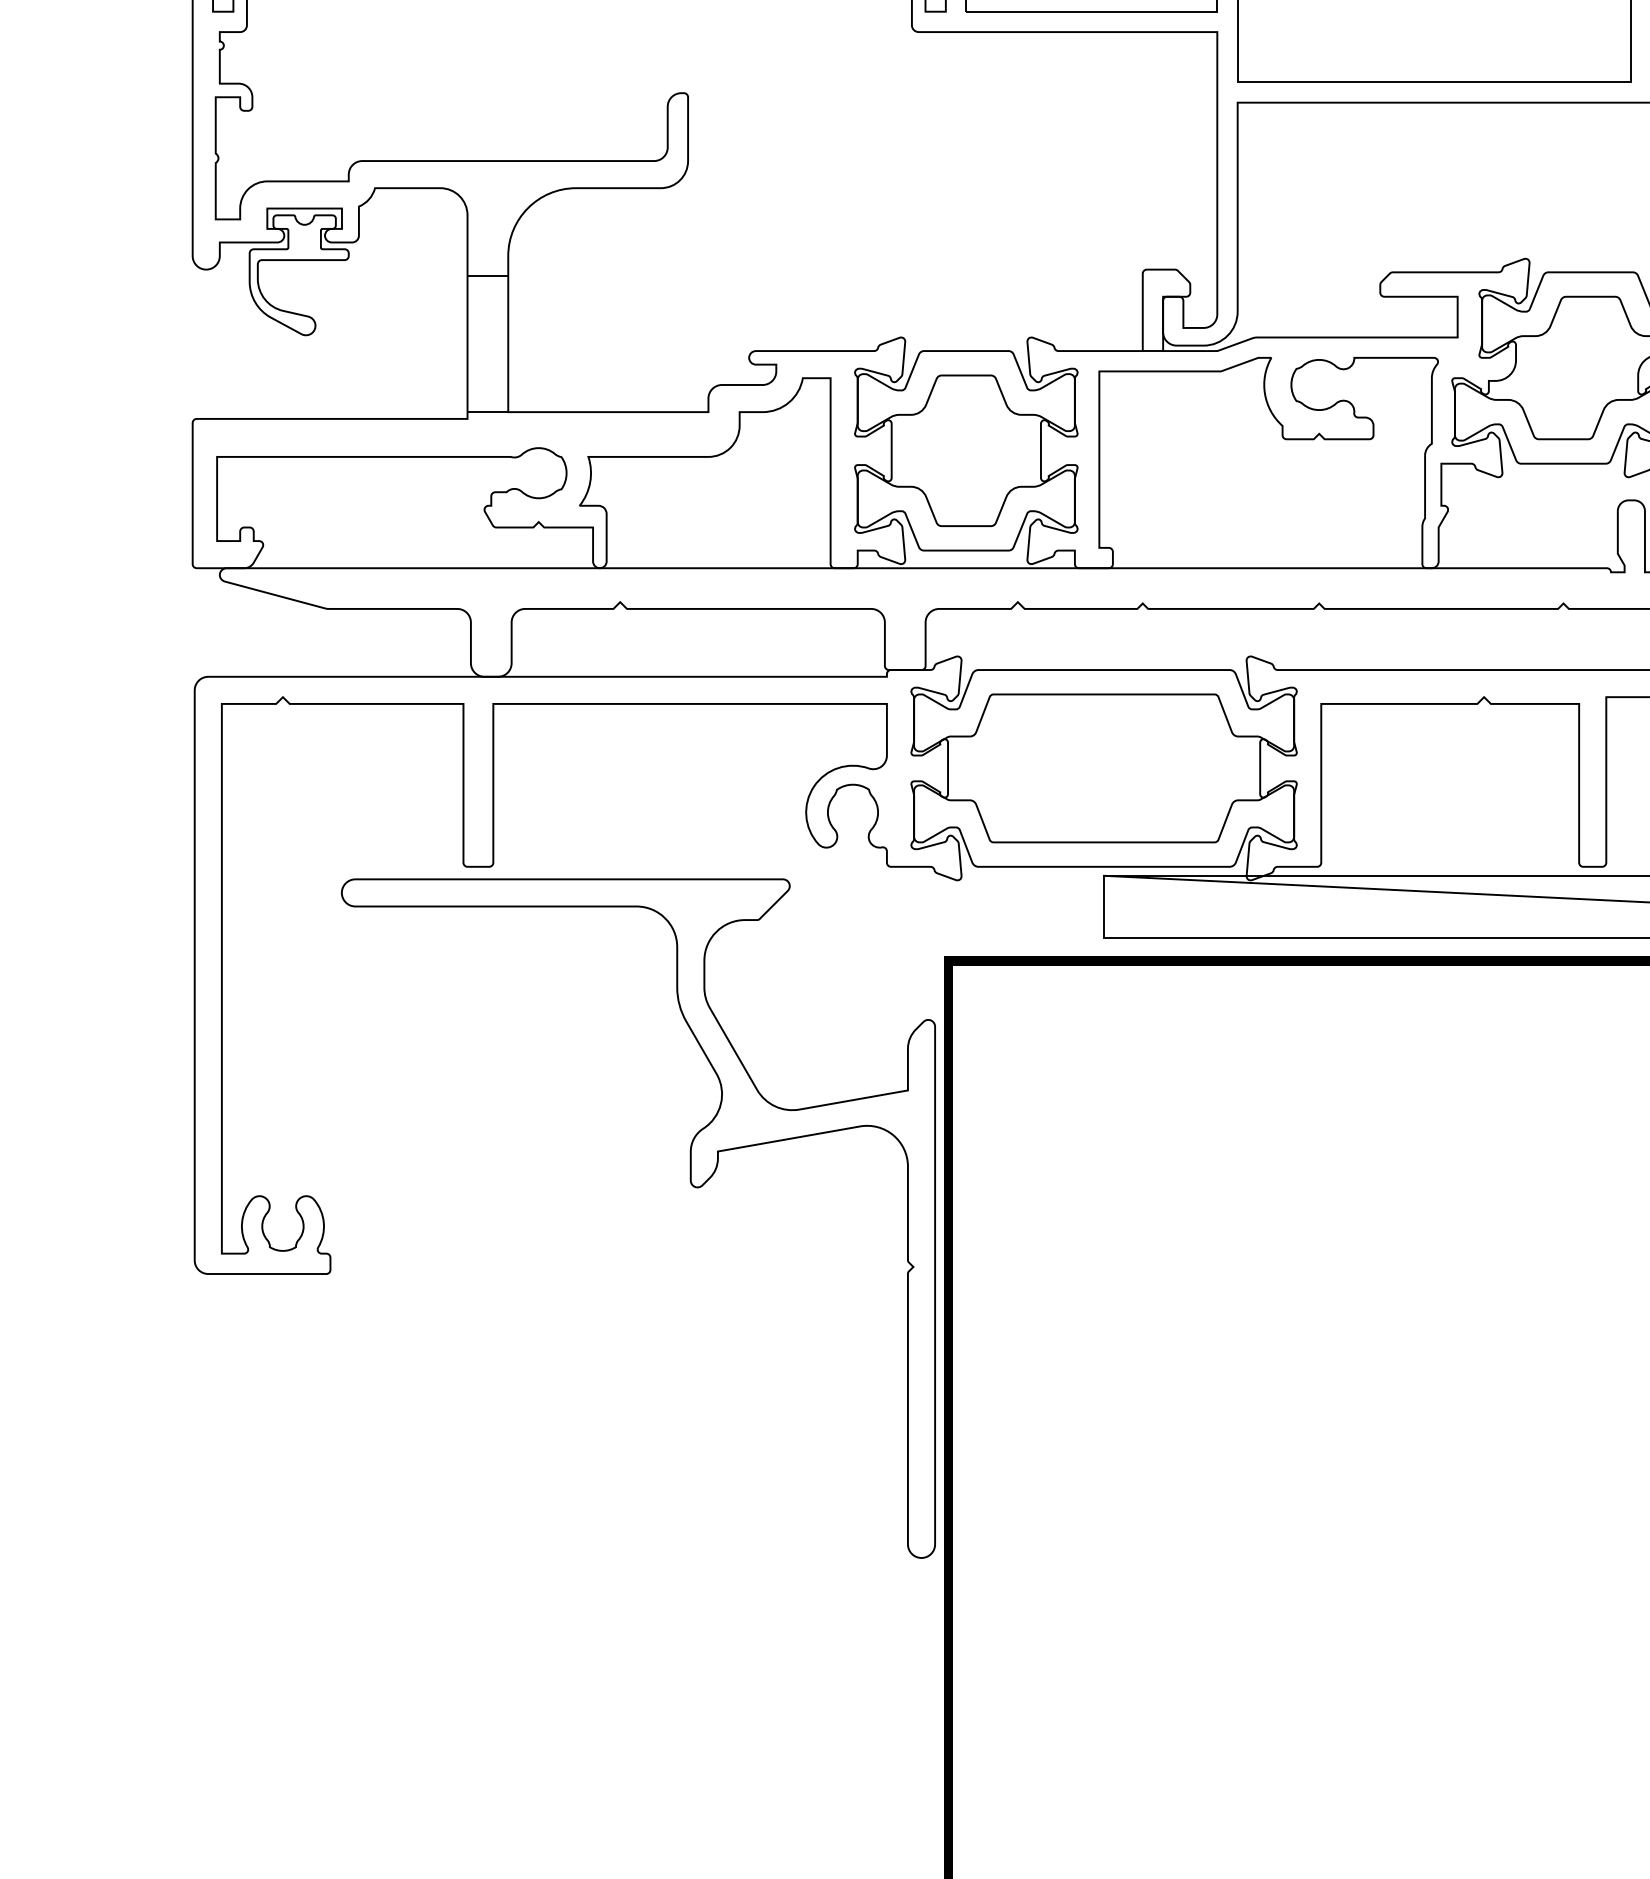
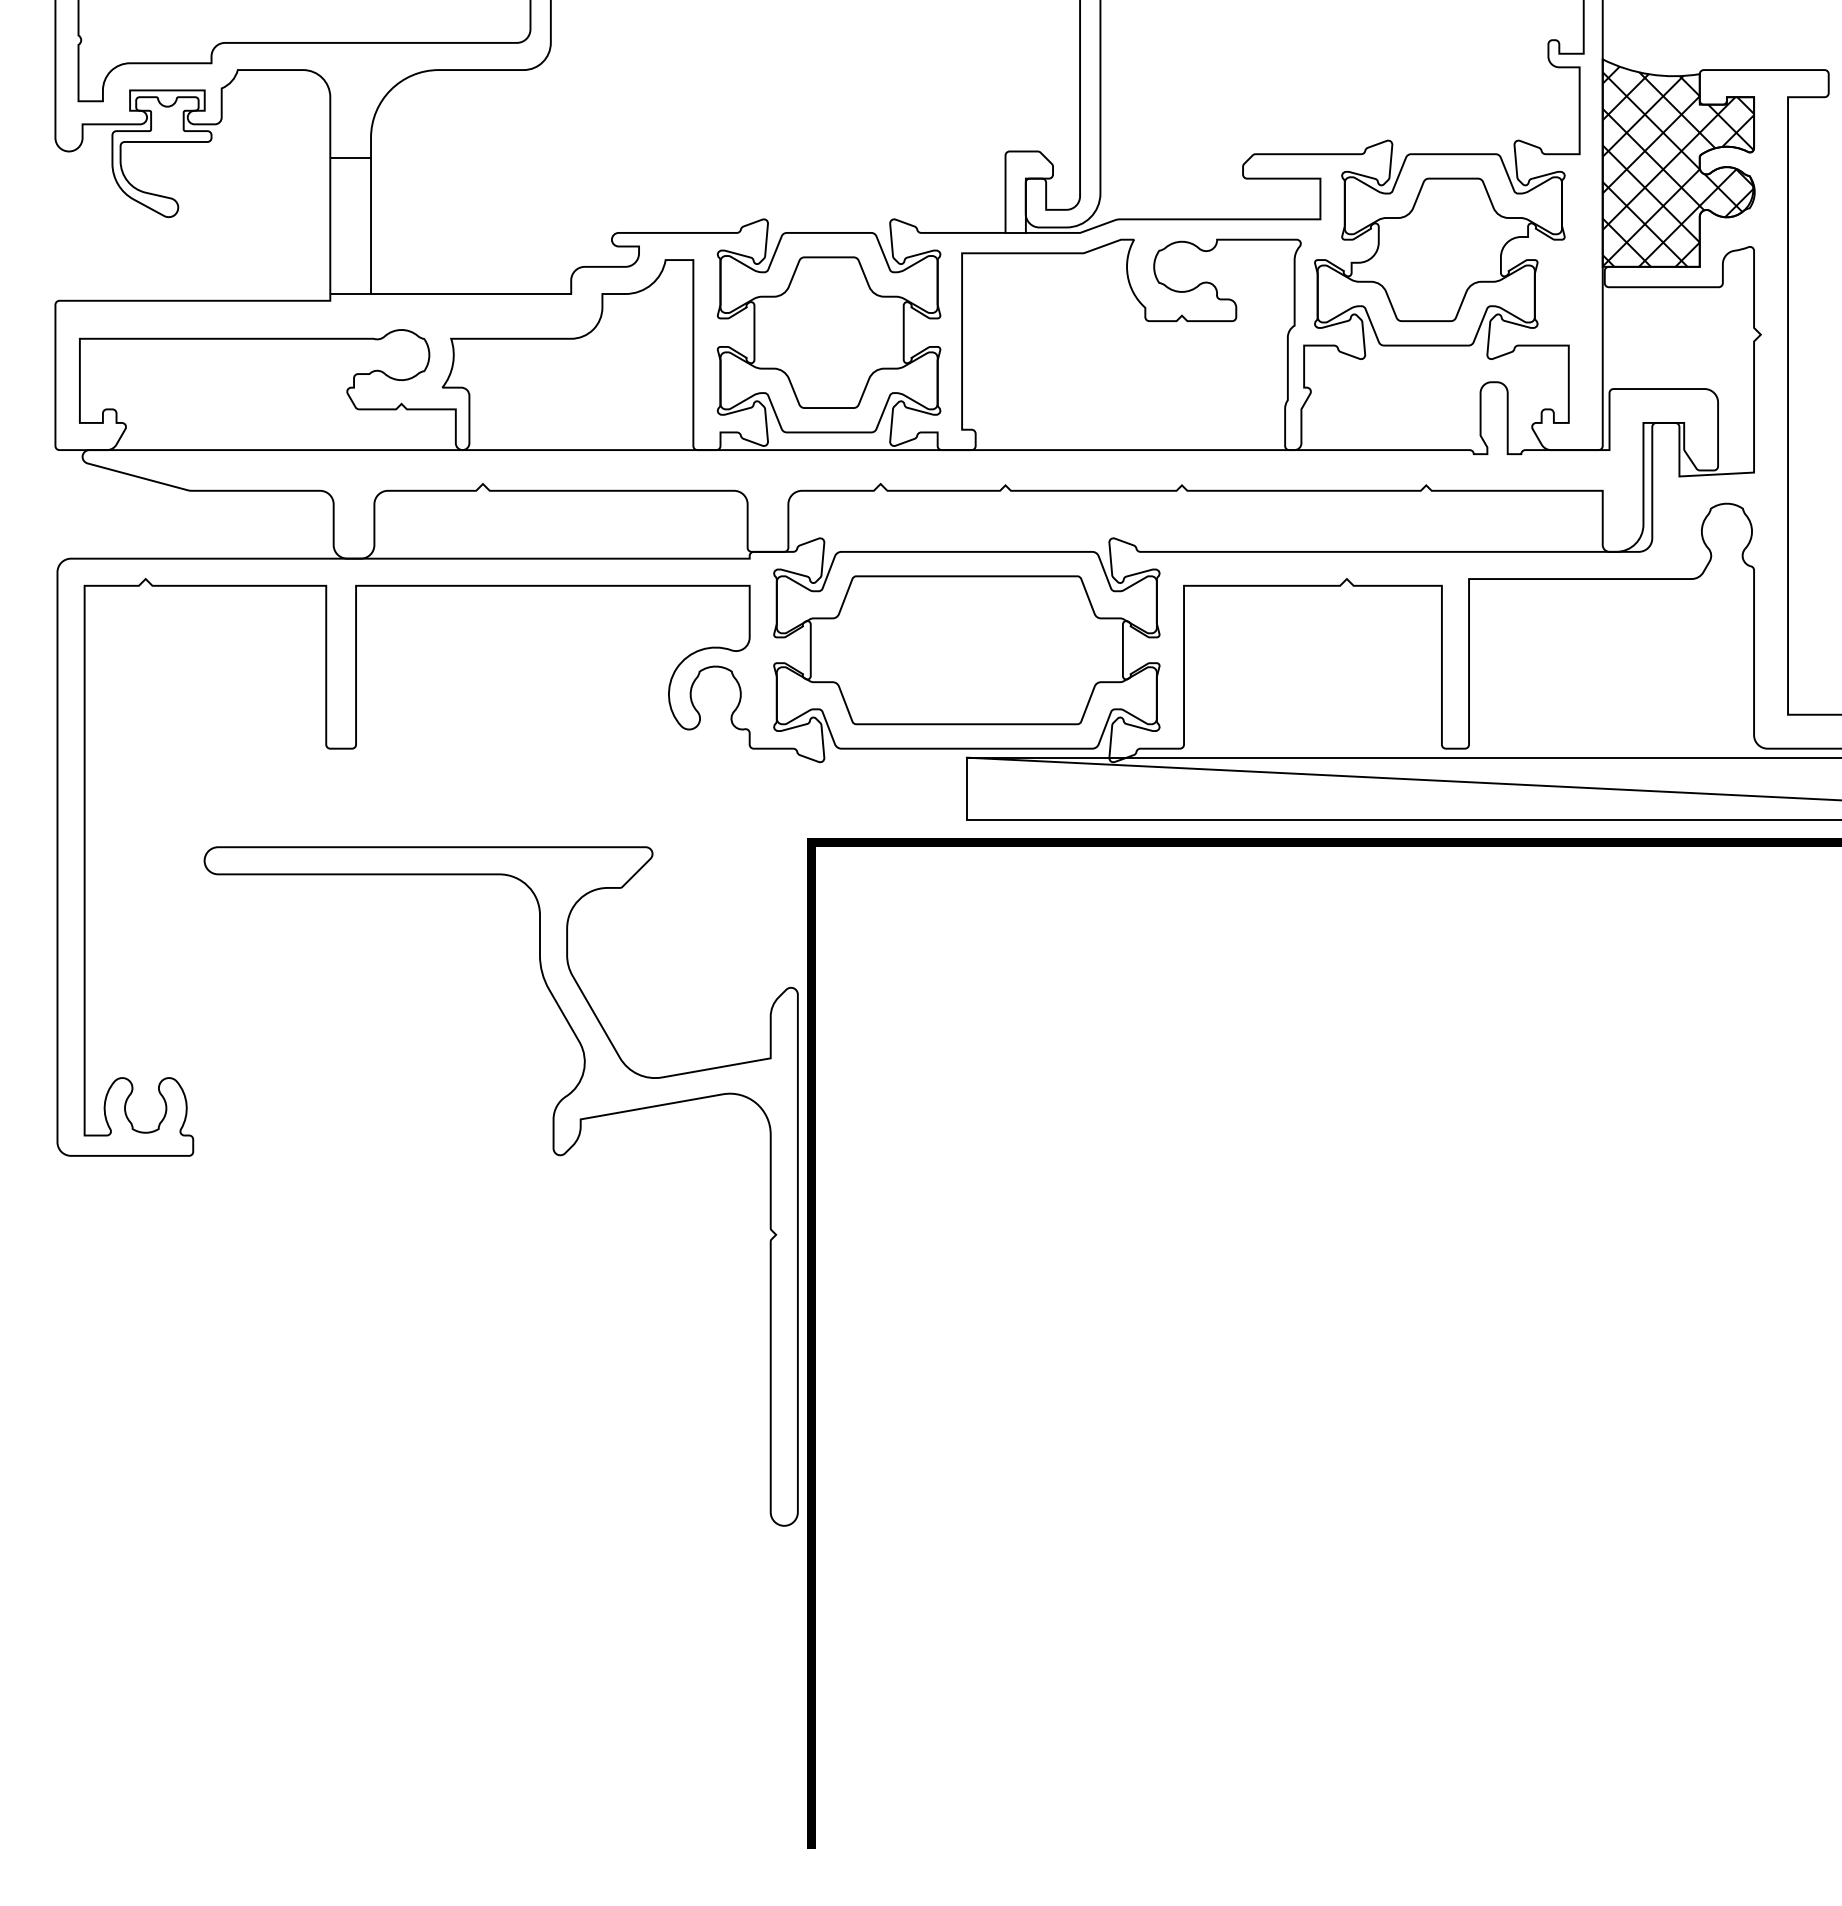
part: (690, 1184) -> (553, 1152), moved

